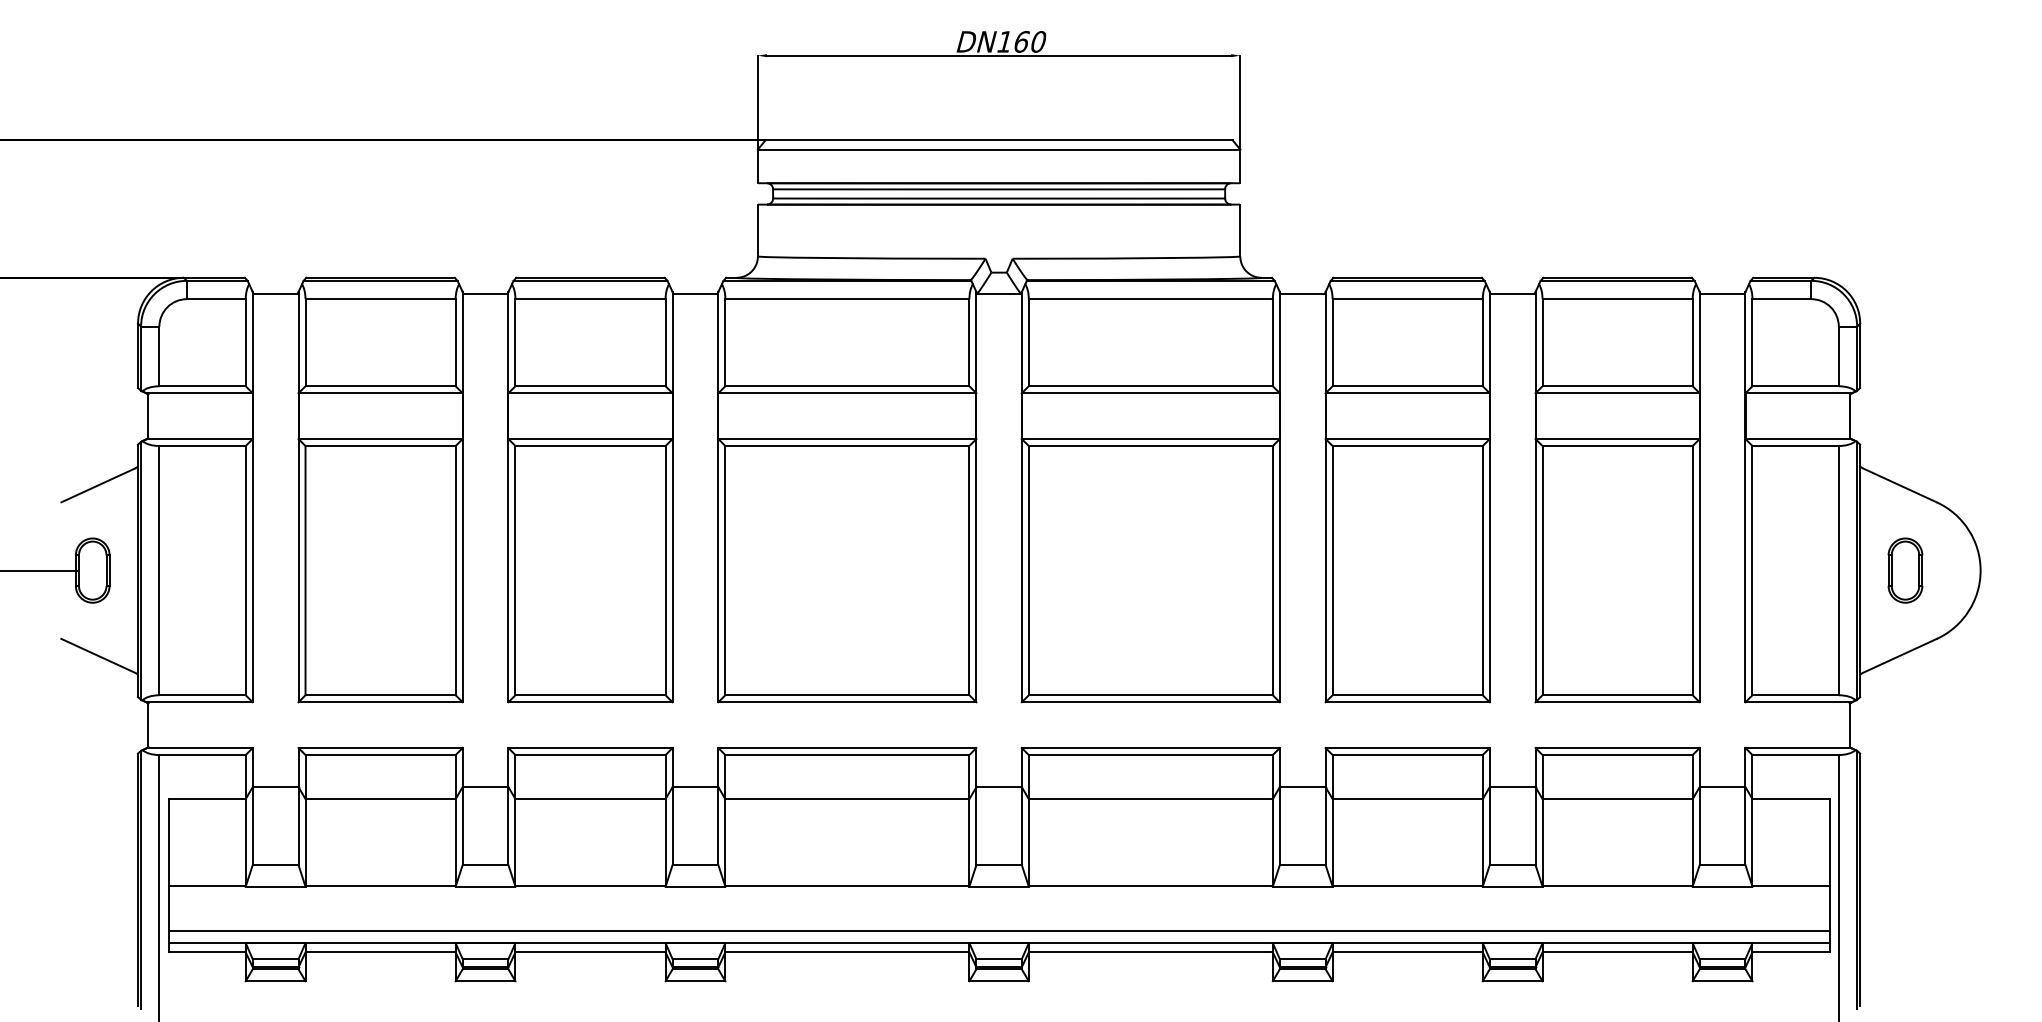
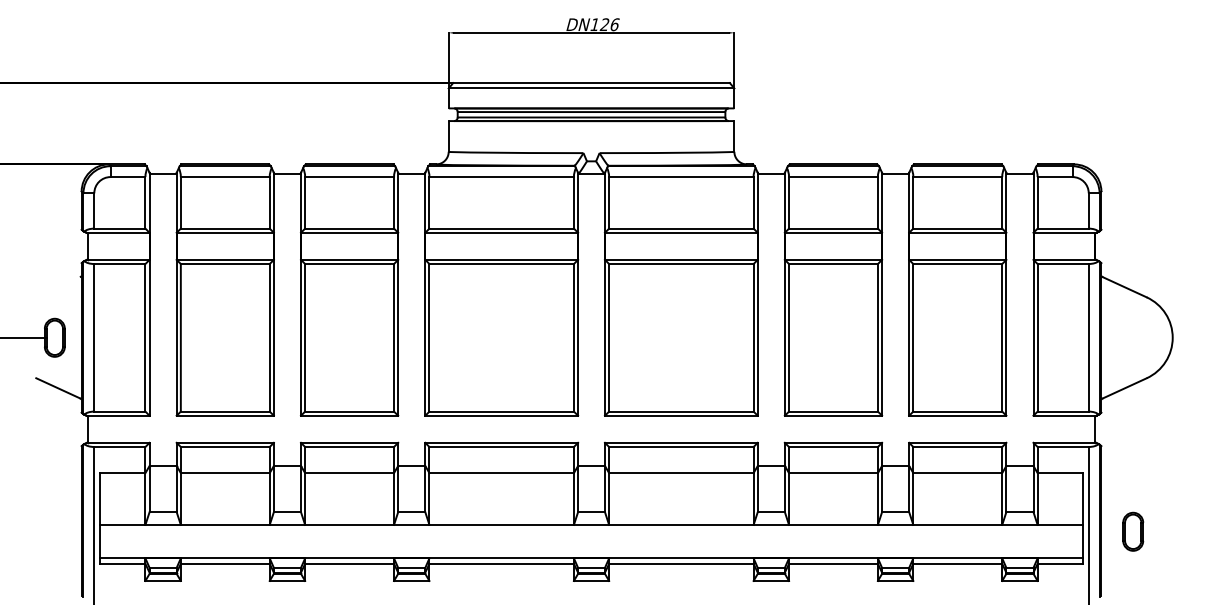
text: (1029, 41) -> (609, 24), DN160 -> DN126
line: (97, 485) -> (57, 287), removed
part: (1905, 570) -> (1133, 531), moved
line: (999, 931) -> (591, 551), removed

